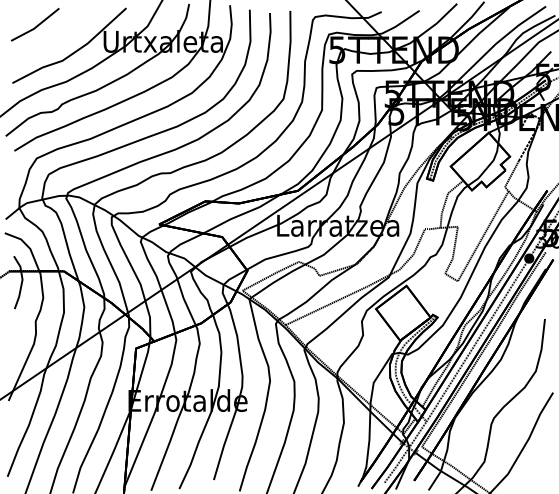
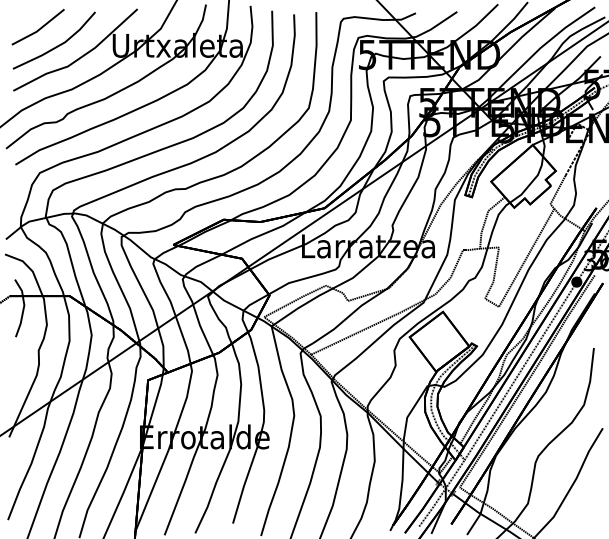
line: (52, 41) -> (57, 45), added

